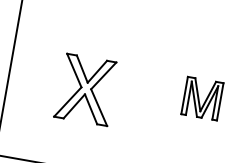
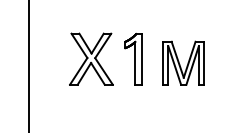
part: (141, 81) -> (133, 58), added
part: (86, 88) -> (91, 58), moved
part: (202, 97) -> (183, 62), size x1.43

